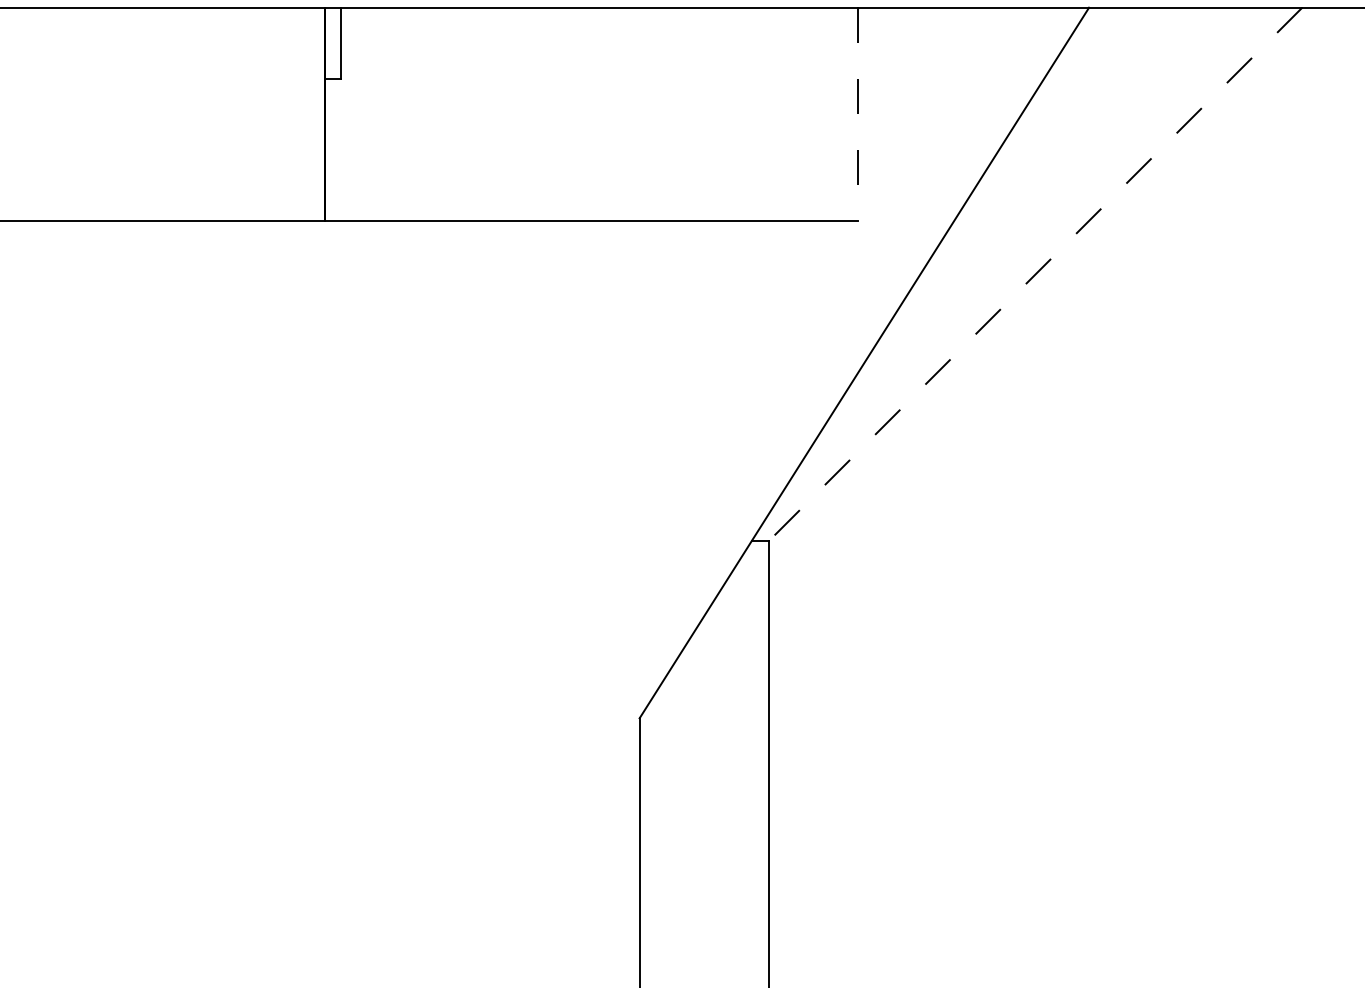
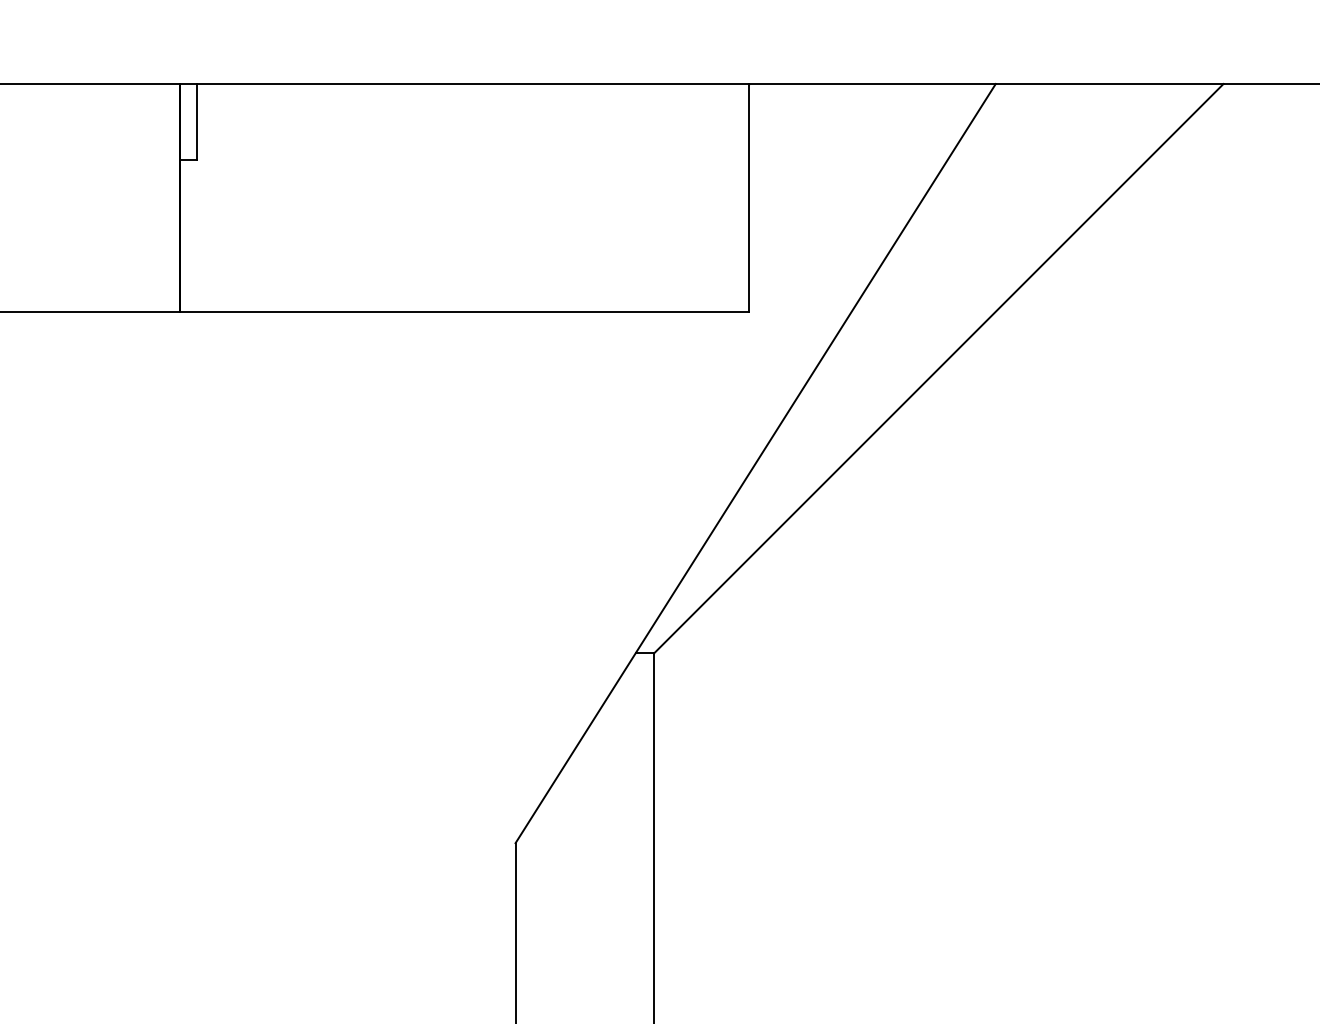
line: (858, 114) -> (749, 198), dashed -> solid
line: (1035, 274) -> (938, 369), dashed -> solid

